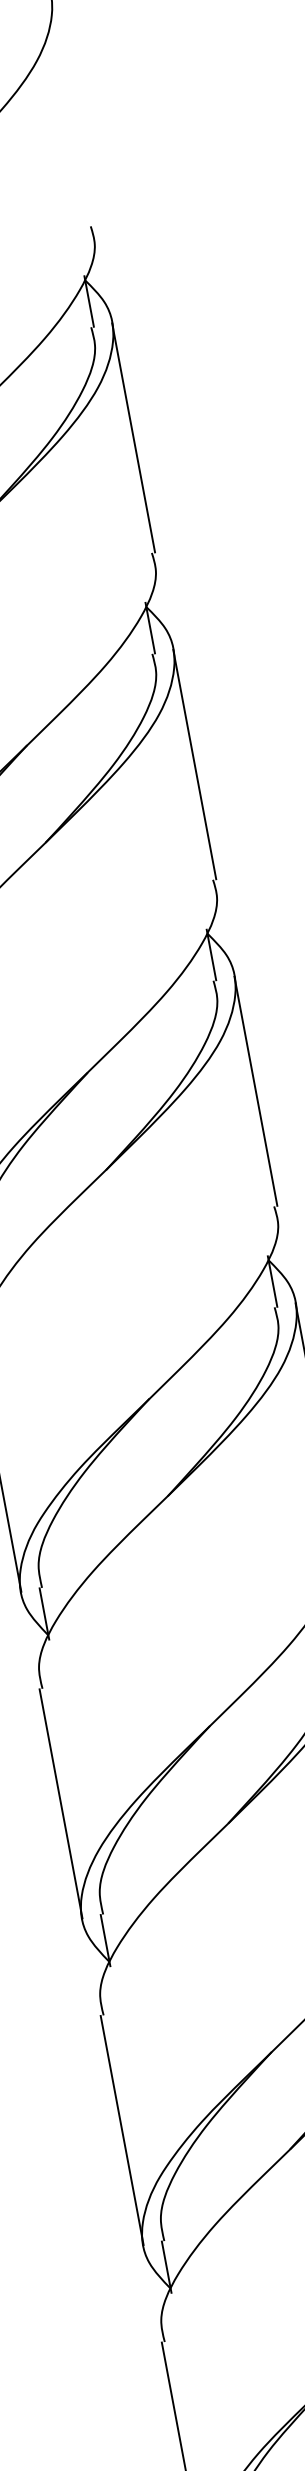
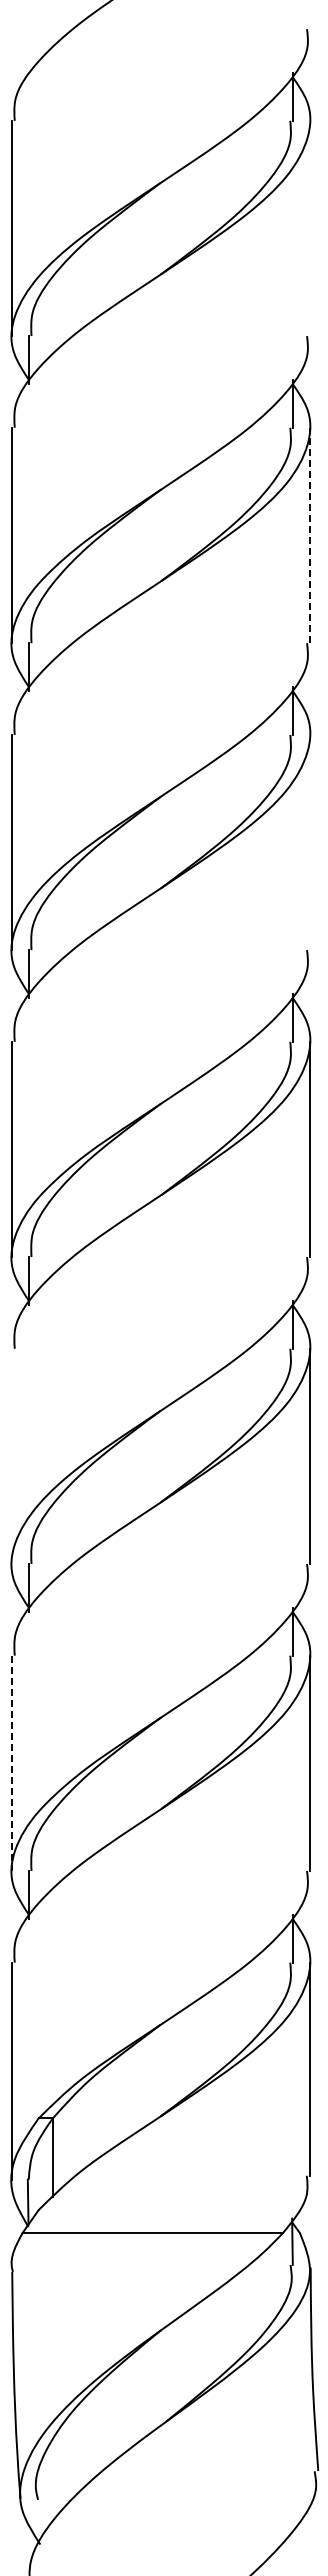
line: (134, 437) -> (310, 228), removed
line: (195, 764) -> (310, 535), solid -> dashed
line: (256, 1091) -> (310, 842), removed
line: (61, 1803) -> (12, 1456), removed
line: (122, 2130) -> (12, 1763), solid -> dashed

